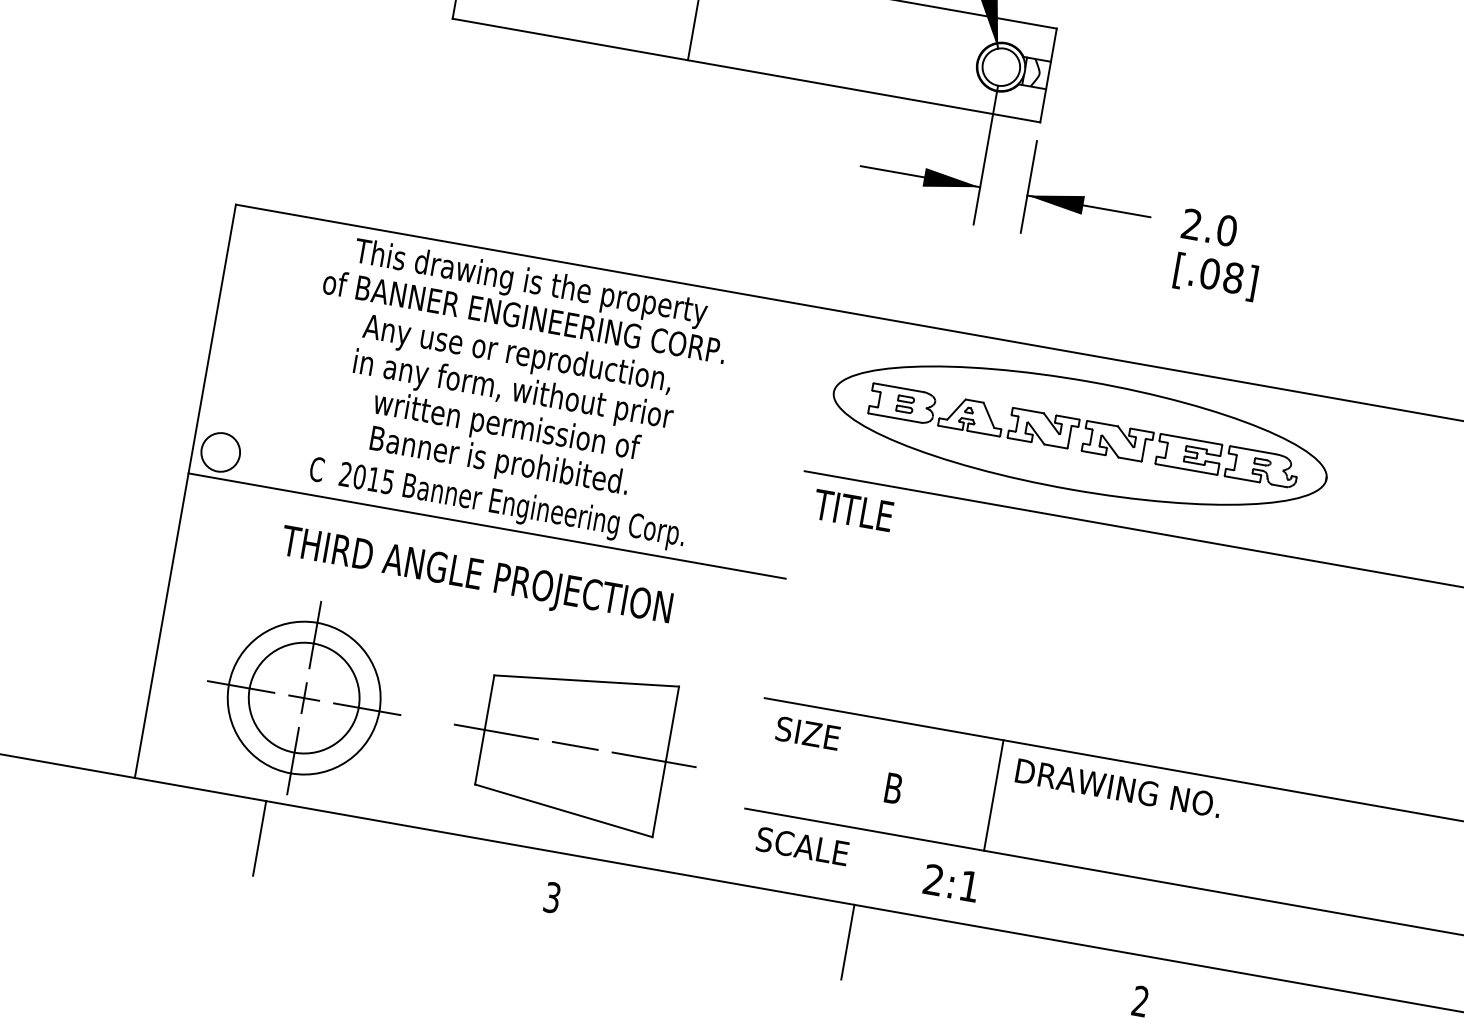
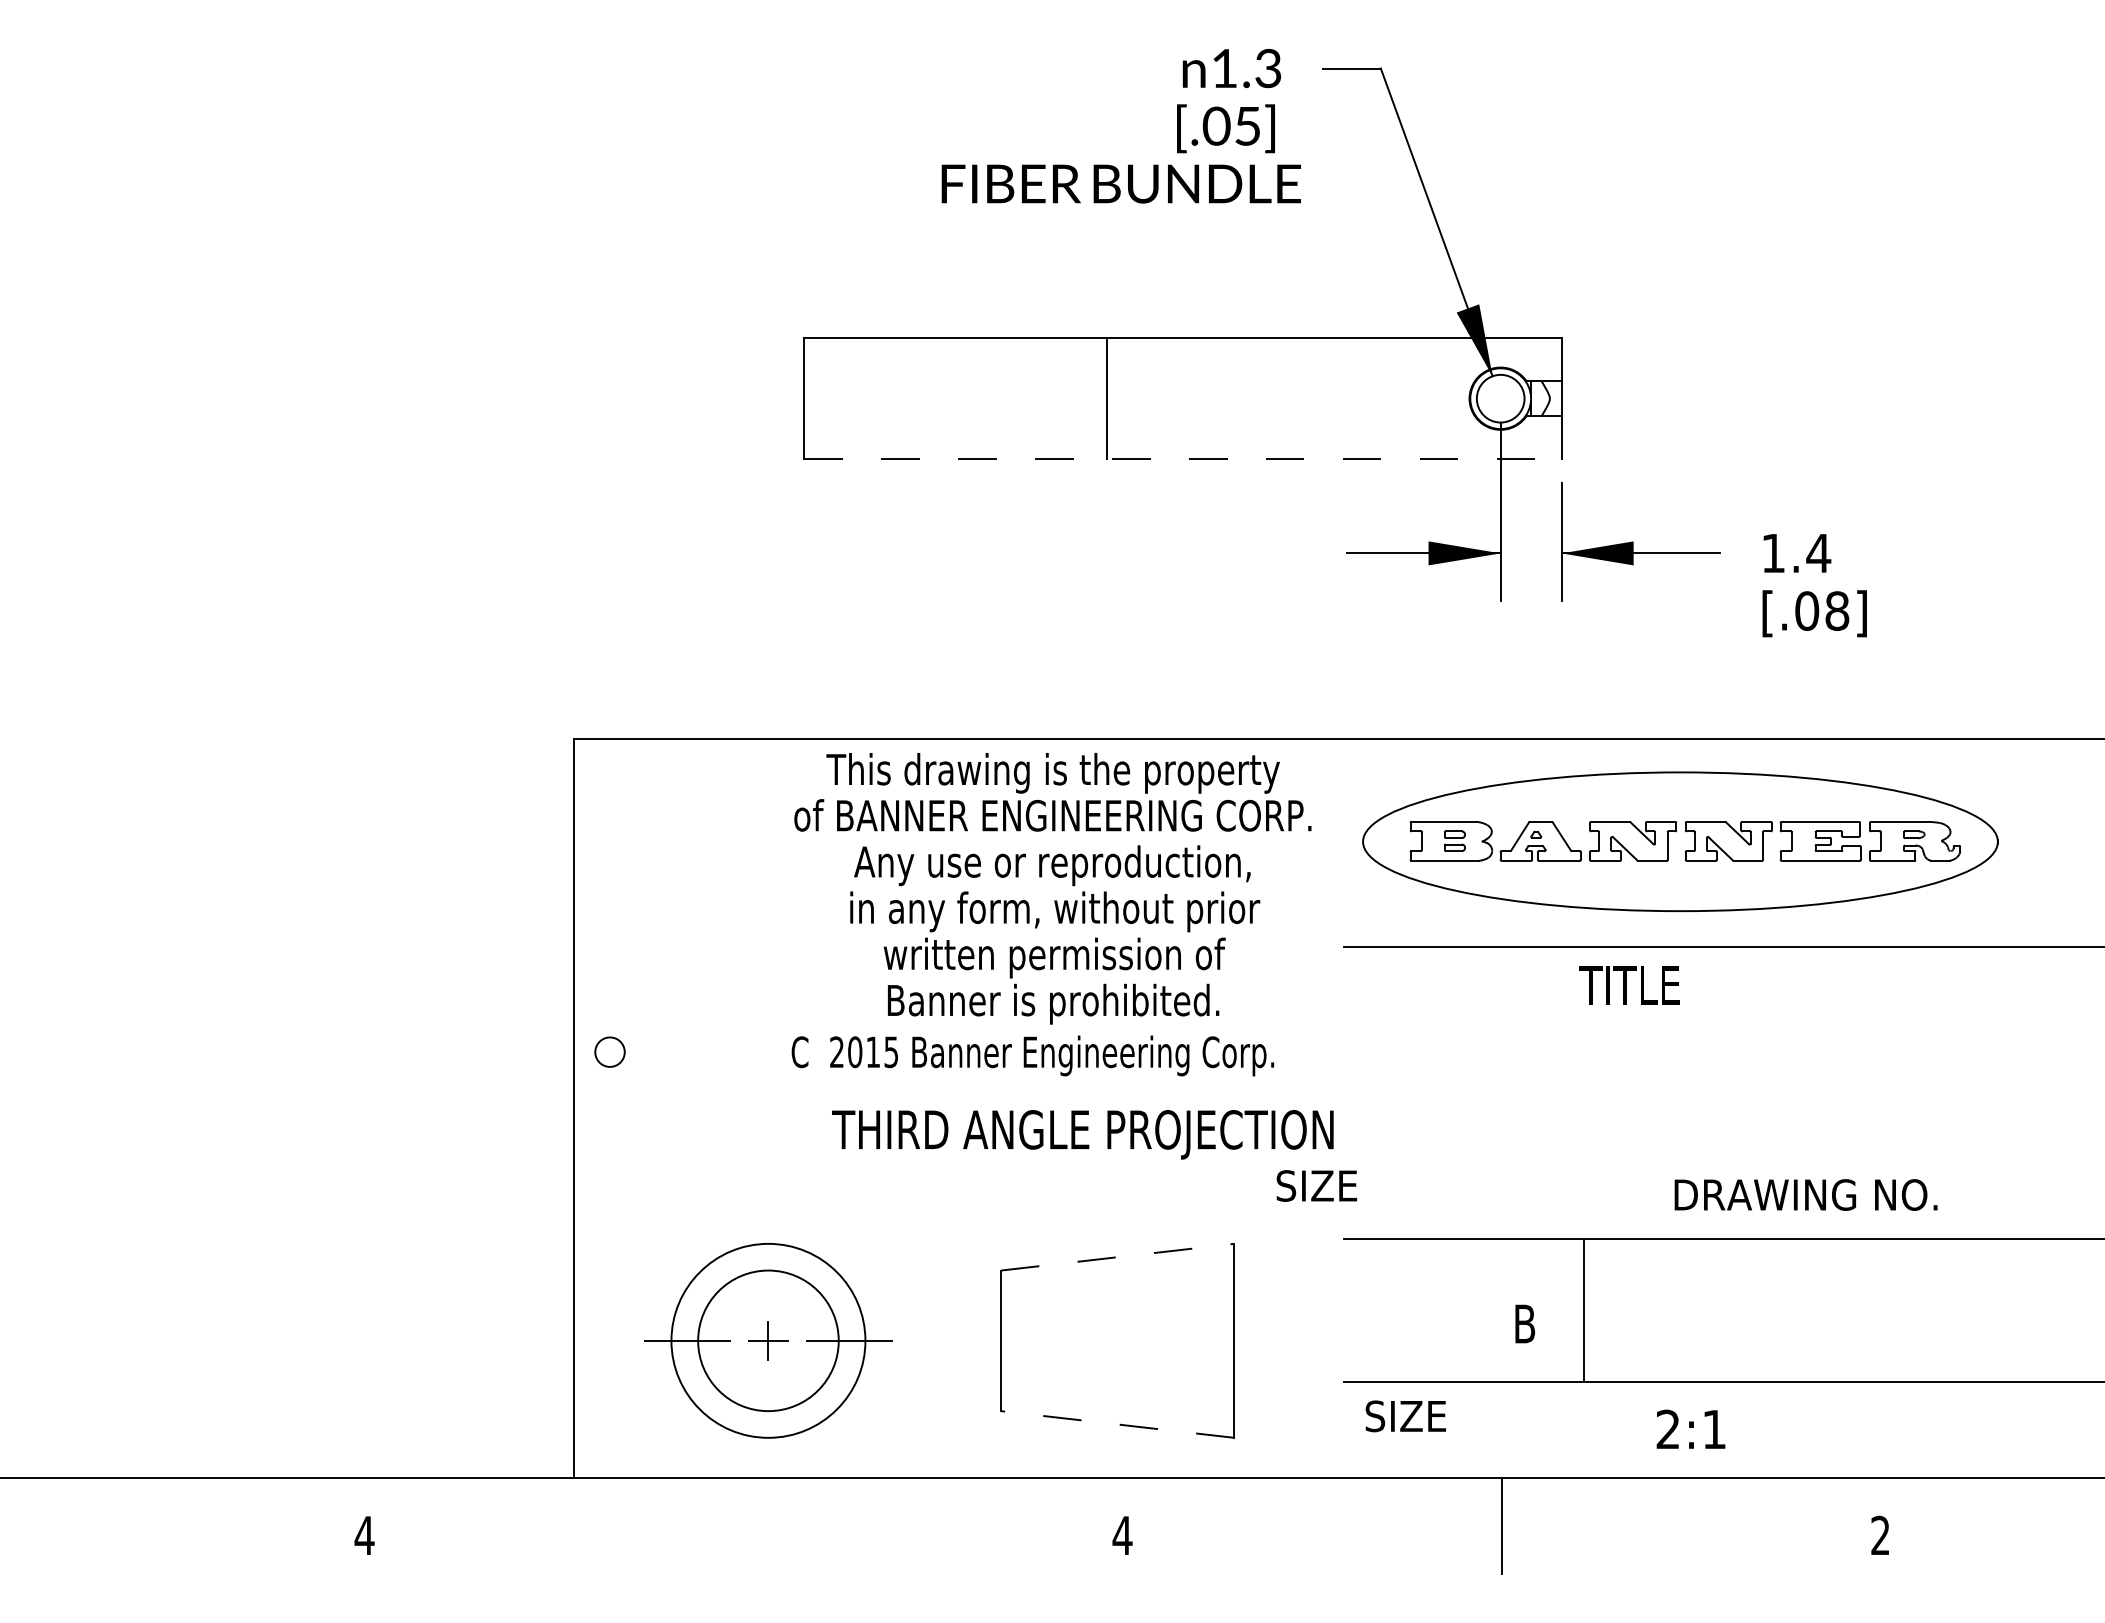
line: (746, 70) -> (1182, 459), solid -> dashed
text: (1209, 227) -> (1796, 553), 2.0 -> 1.4
text: (514, 373) -> (1052, 888), moved
circle: (220, 451) -> (609, 1051), size x0.6
text: (496, 503) -> (1032, 1055), moved
text: (853, 510) -> (1629, 985), moved
line: (486, 525) -> (958, 1085), removed
text: (475, 577) -> (1082, 1134), moved
line: (315, 635) -> (768, 1259), removed
line: (587, 681) -> (1118, 1257), solid -> dashed
line: (495, 731) -> (1015, 1340), removed
text: (807, 733) -> (1316, 1185), moved
line: (575, 745) -> (1117, 1340), removed
line: (653, 759) -> (1218, 1340), removed
line: (293, 760) -> (768, 1421), removed
text: (1118, 787) -> (1805, 1194), moved
line: (993, 795) -> (1583, 1310), moved
line: (563, 810) -> (1117, 1424), solid -> dashed
line: (259, 838) -> (743, 1525), removed
text: (811, 848) -> (1435, 1416), SCALE -> SIZE
text: (951, 882) -> (1690, 1428), moved
text: (552, 897) -> (1122, 1535), 3 -> 4

